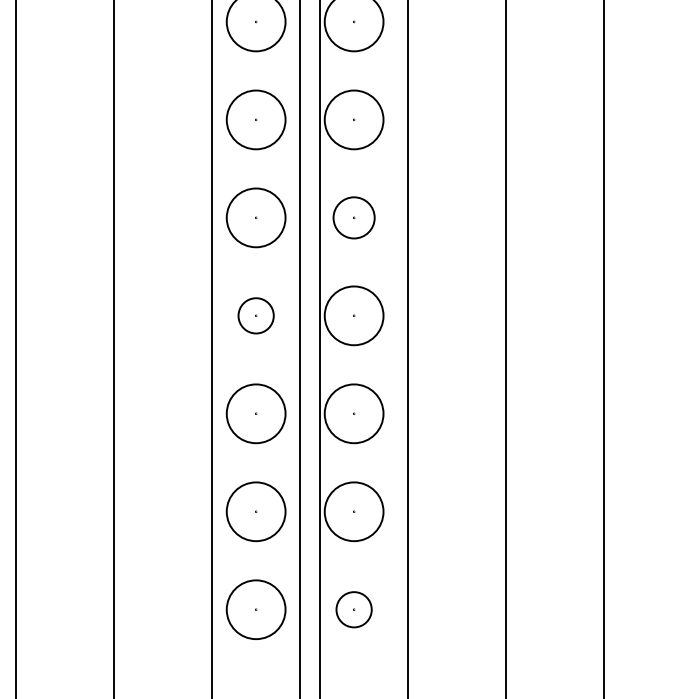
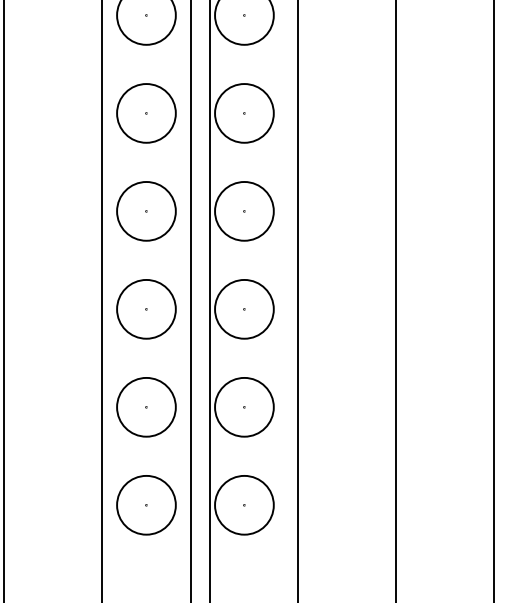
circle: (353, 217) -> (243, 113), size x1.43
circle: (255, 315) -> (145, 211), size x1.67
circle: (353, 609) -> (243, 505), size x1.67

